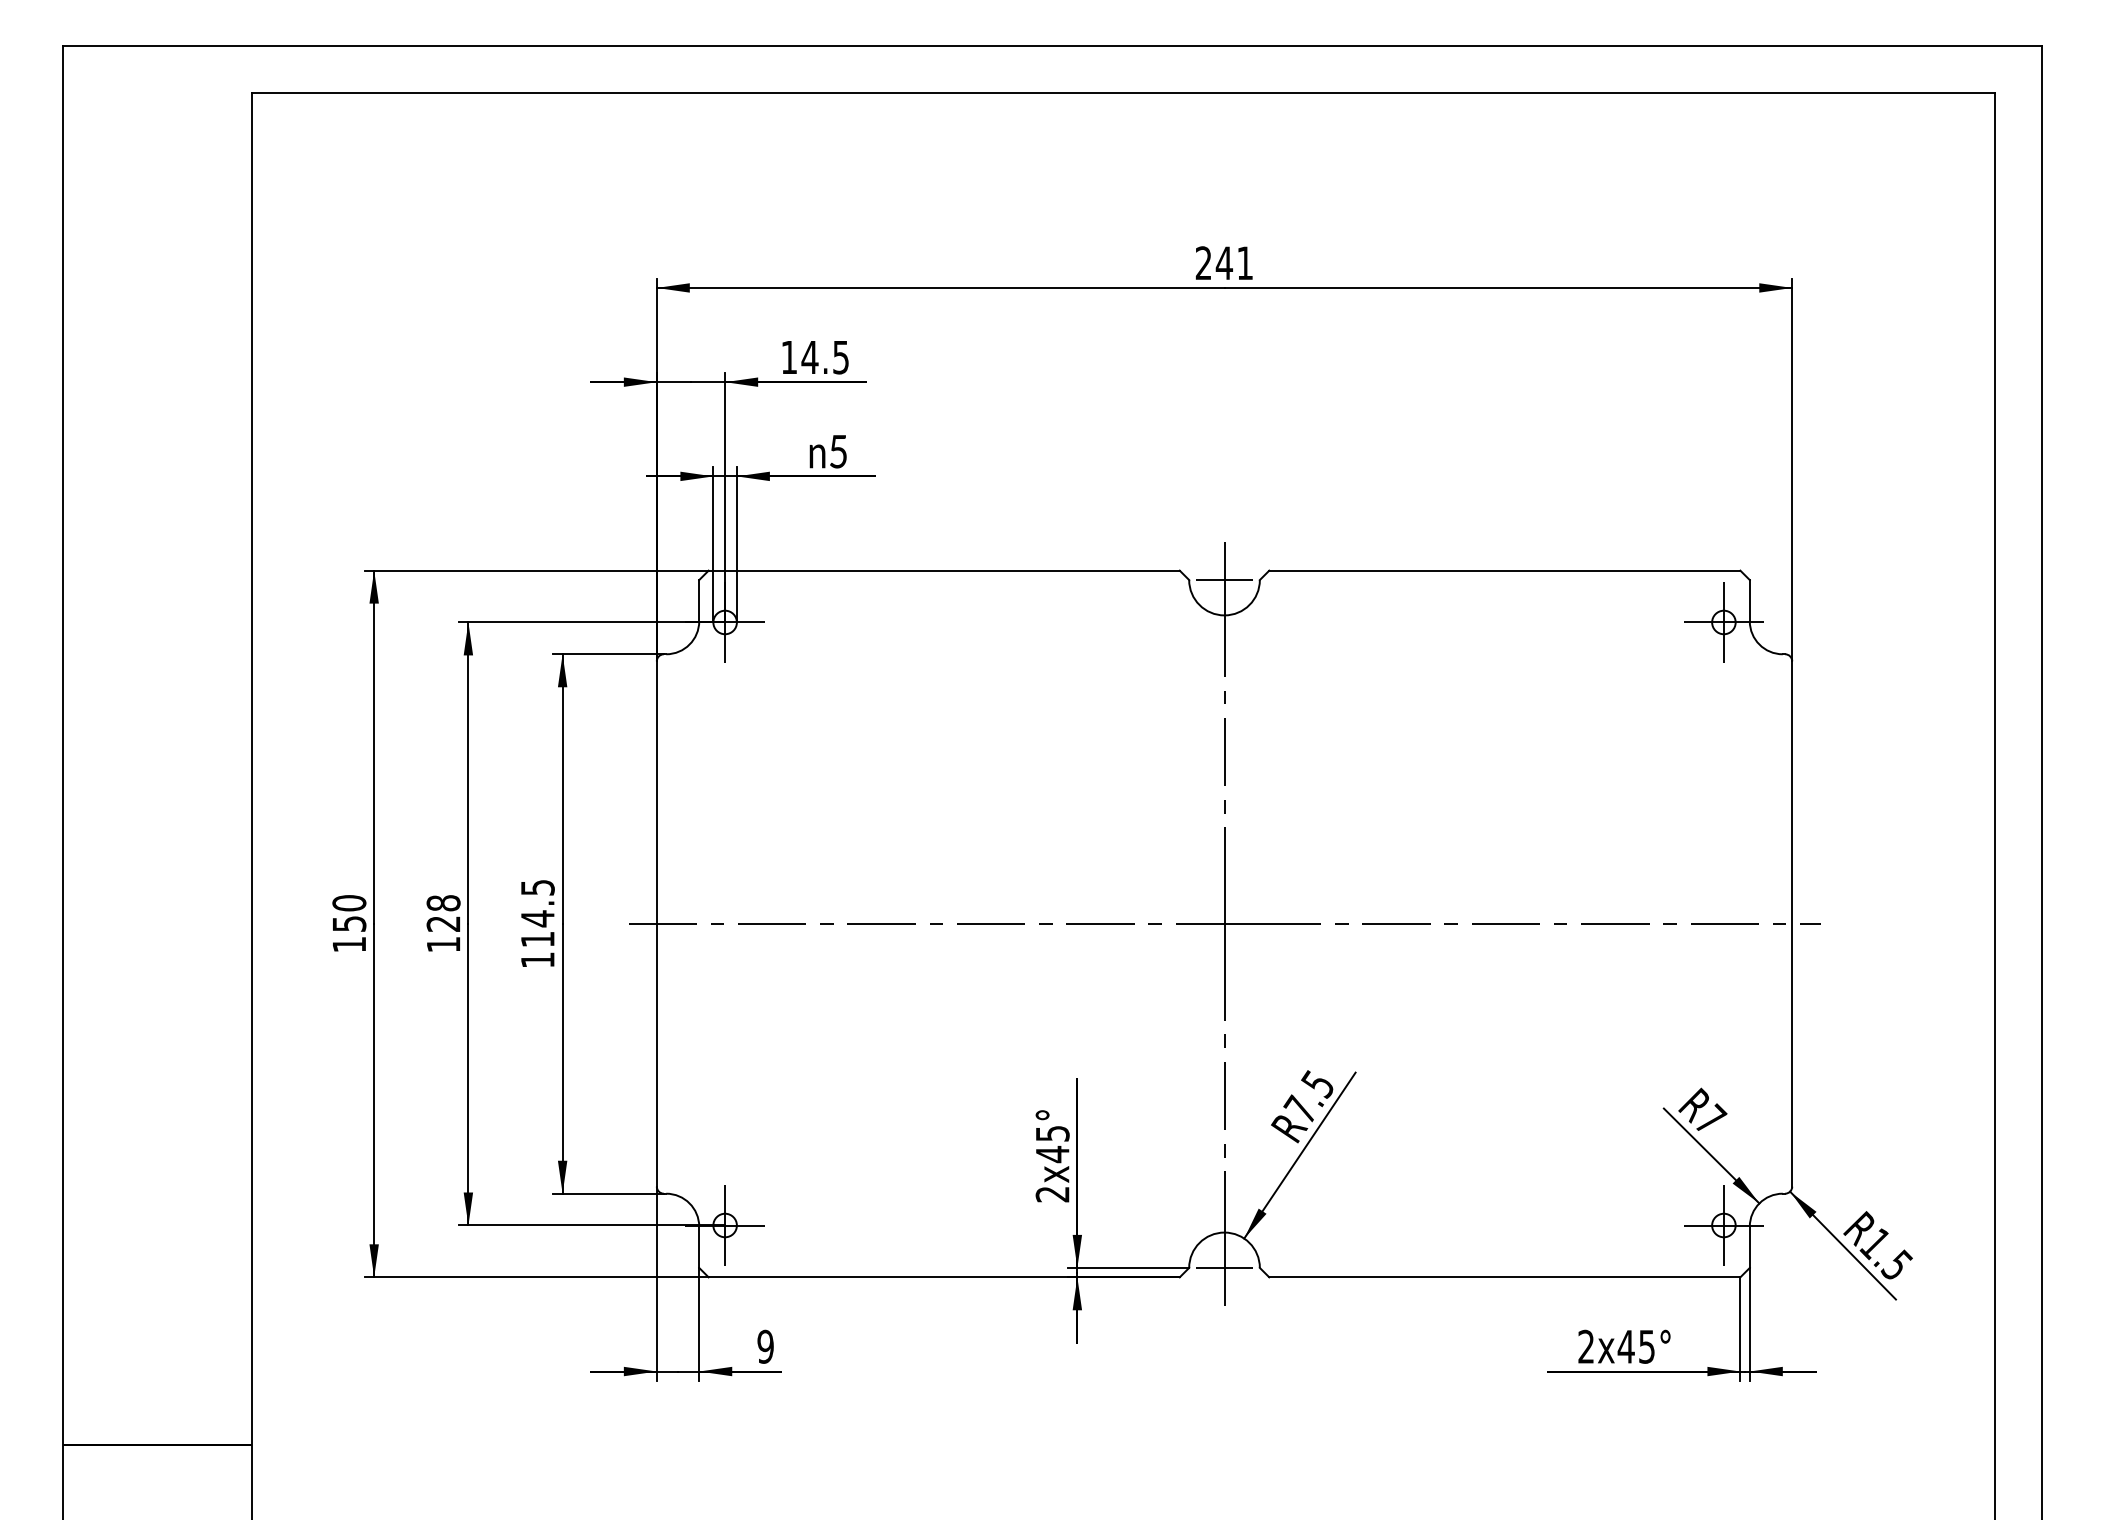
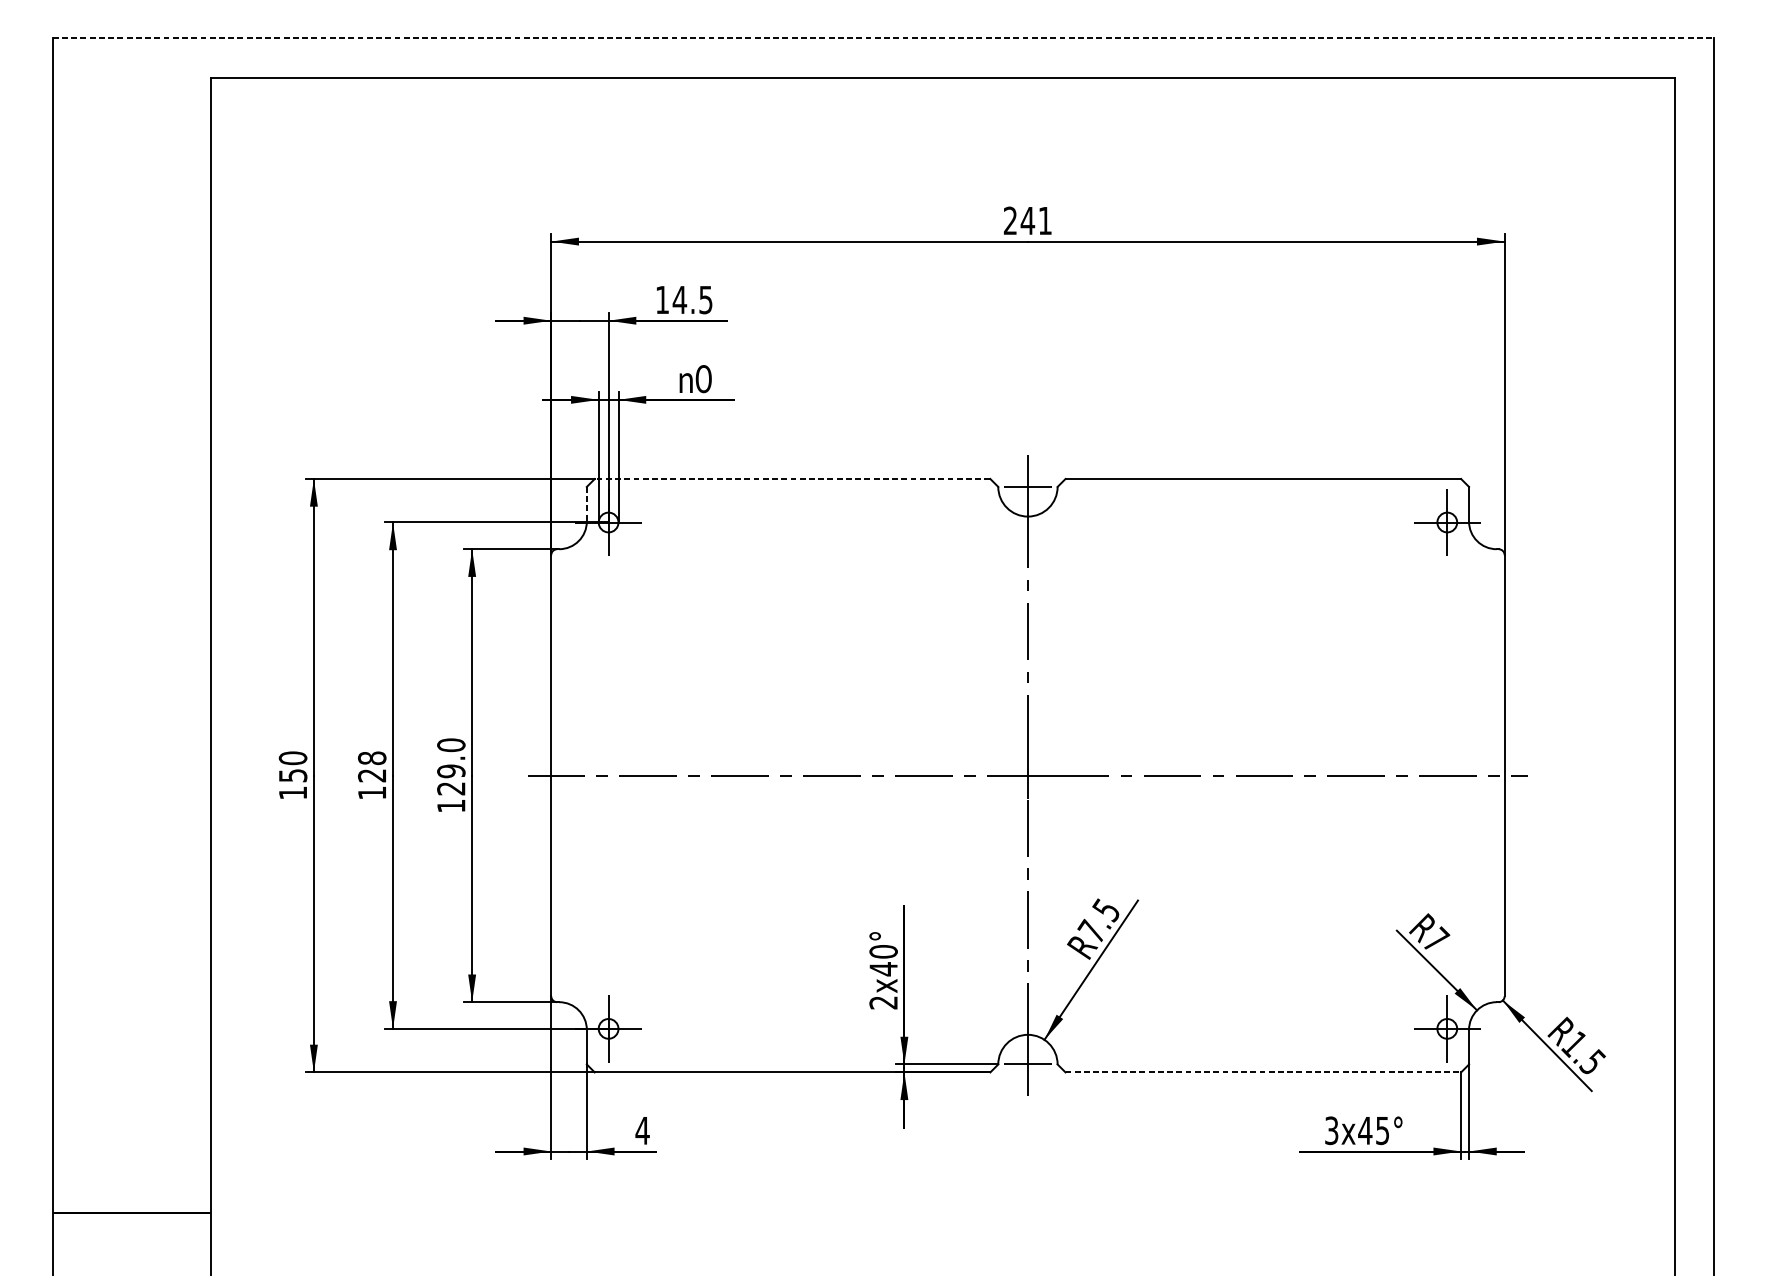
line: (1052, 45) -> (883, 38), solid -> dashed
text: (838, 451) -> (703, 378), 5 -> 0
line: (944, 570) -> (792, 478), solid -> dashed
line: (699, 600) -> (587, 504), solid -> dashed
text: (537, 913) -> (451, 766), 114.5 -> 129.0
text: (1052, 1133) -> (883, 951), 2x45° -> 2x40°
line: (1504, 1277) -> (1263, 1072), solid -> dashed
text: (765, 1346) -> (642, 1130), 9 -> 4
text: (1586, 1346) -> (1331, 1130), 2x45° -> 3x45°

